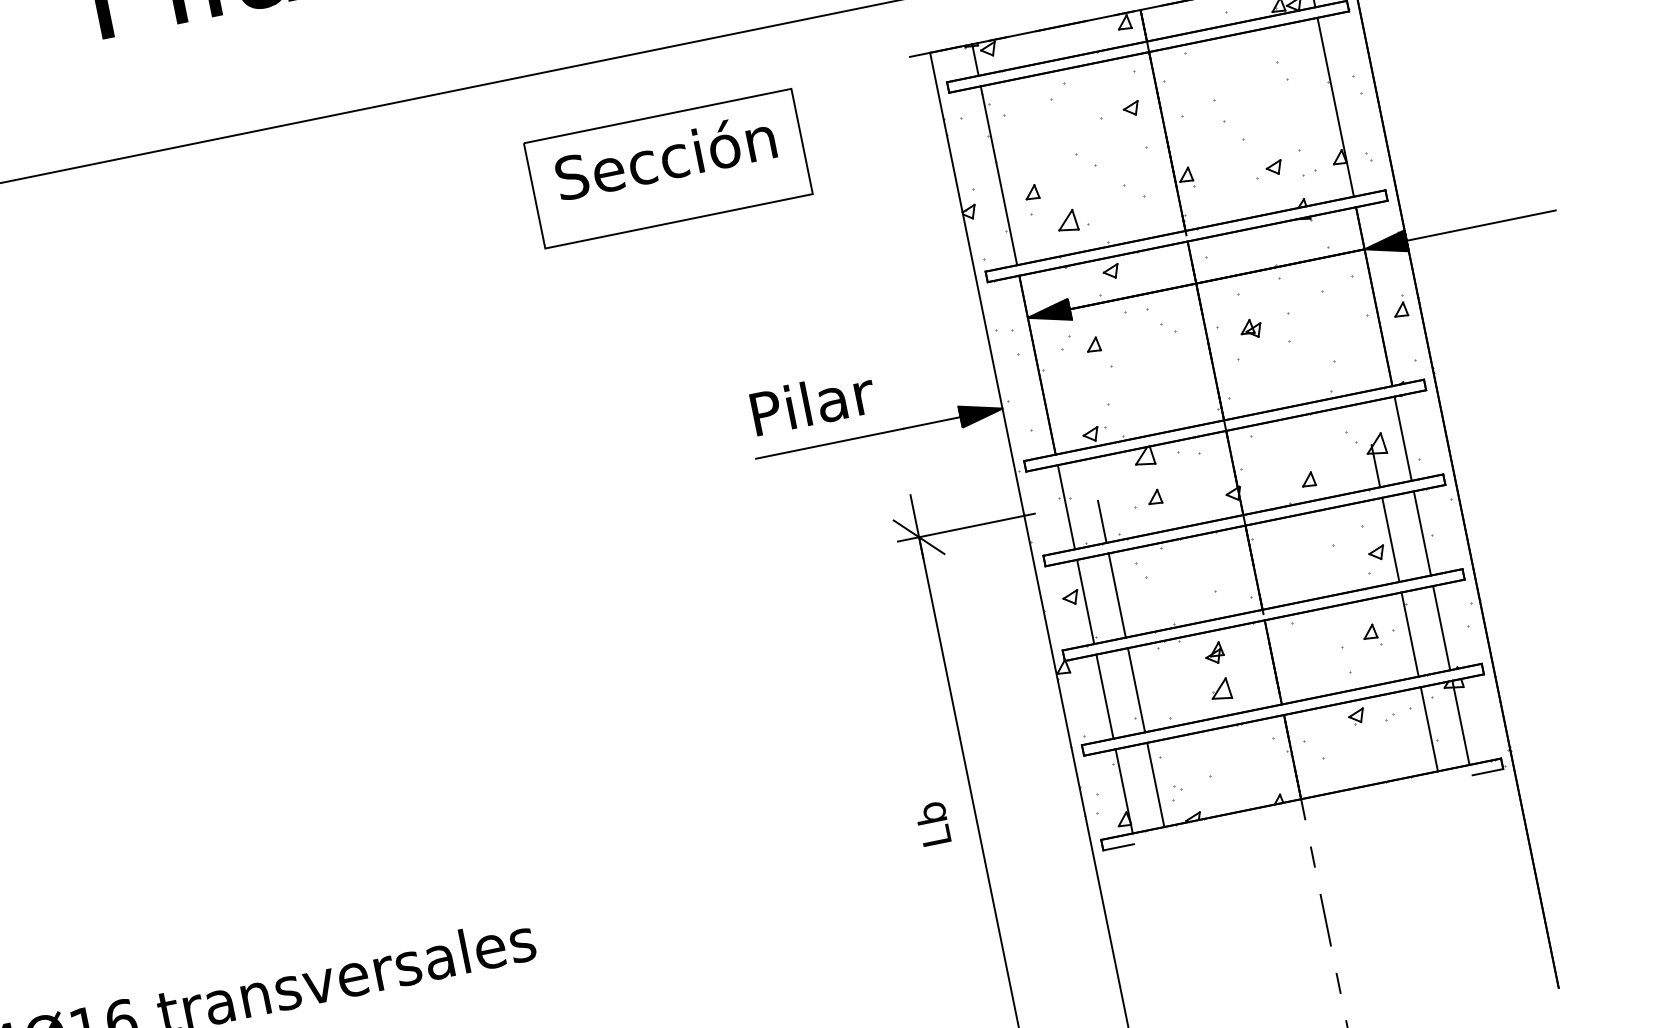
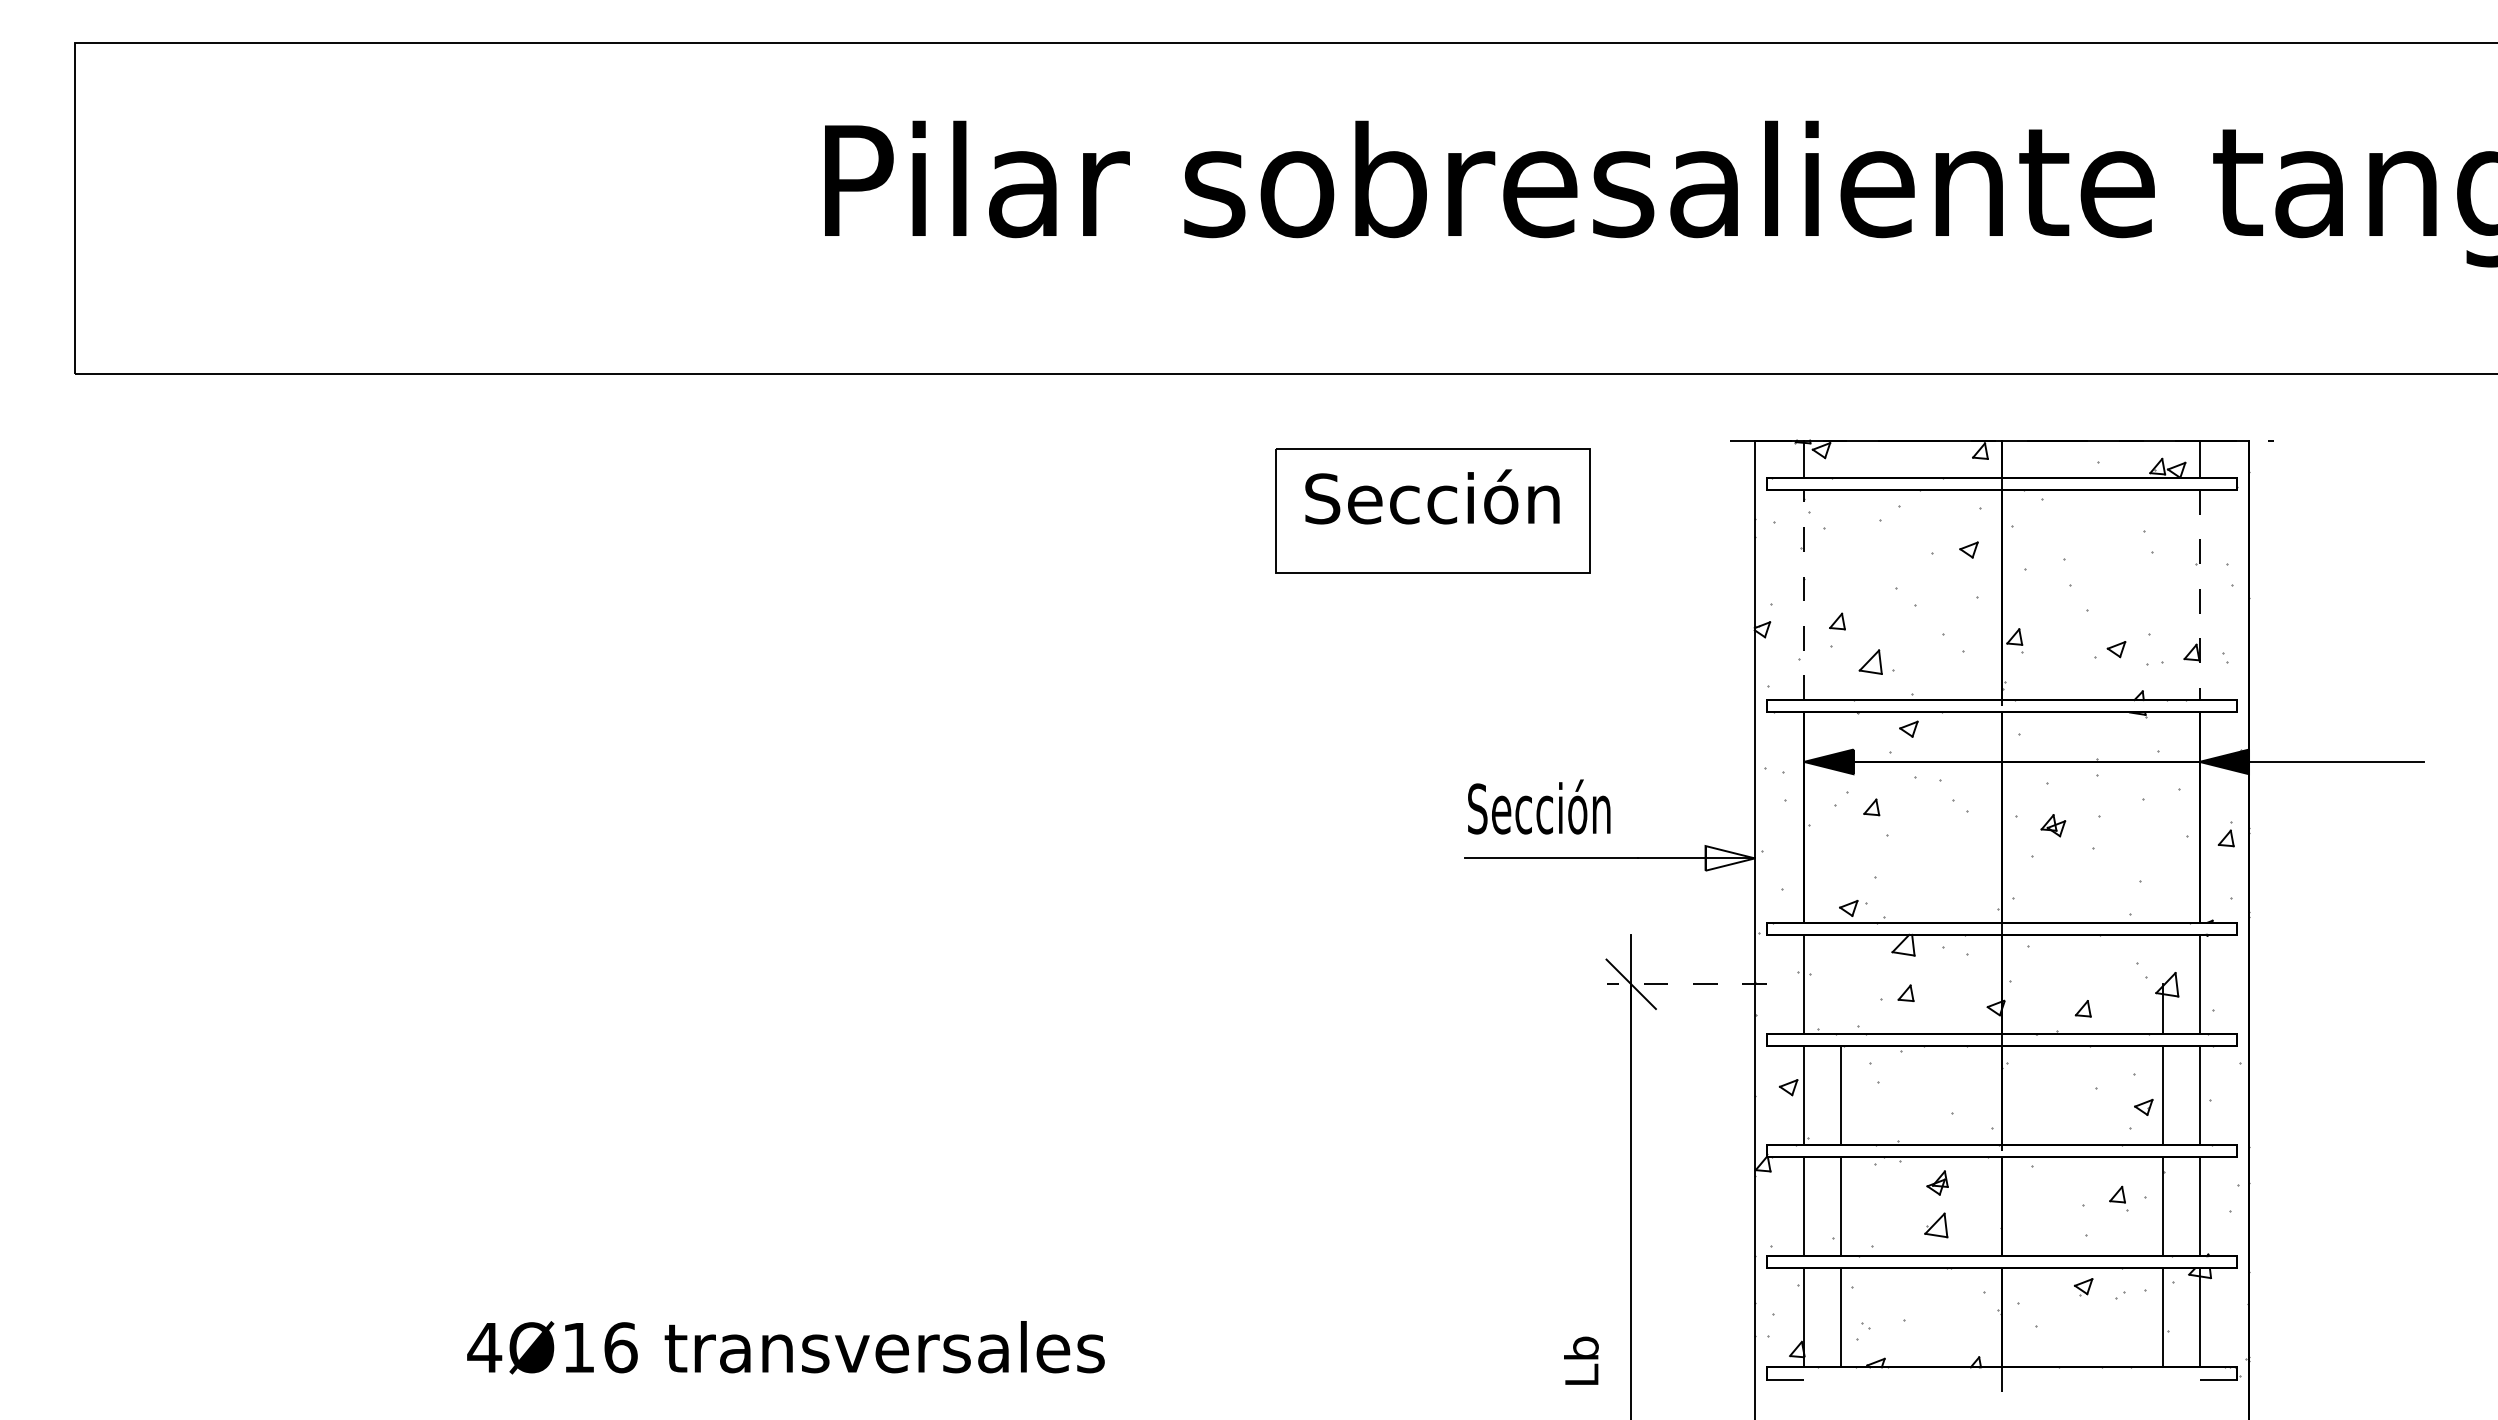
line: (1335, 107) -> (2199, 595), solid -> dashed
line: (999, 175) -> (1804, 594), solid -> dashed
text: (810, 401) -> (1540, 806), Pilar -> Sección
fill: (980, 413) -> (1729, 858), removed
line: (1102, 521) -> (1841, 1008), removed
line: (966, 527) -> (1686, 984), solid -> dashed
text: (933, 823) -> (1581, 1360), moved

